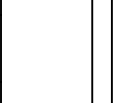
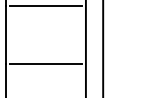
line: (46, 15) -> (45, 6), added
line: (46, 81) -> (45, 64), added

